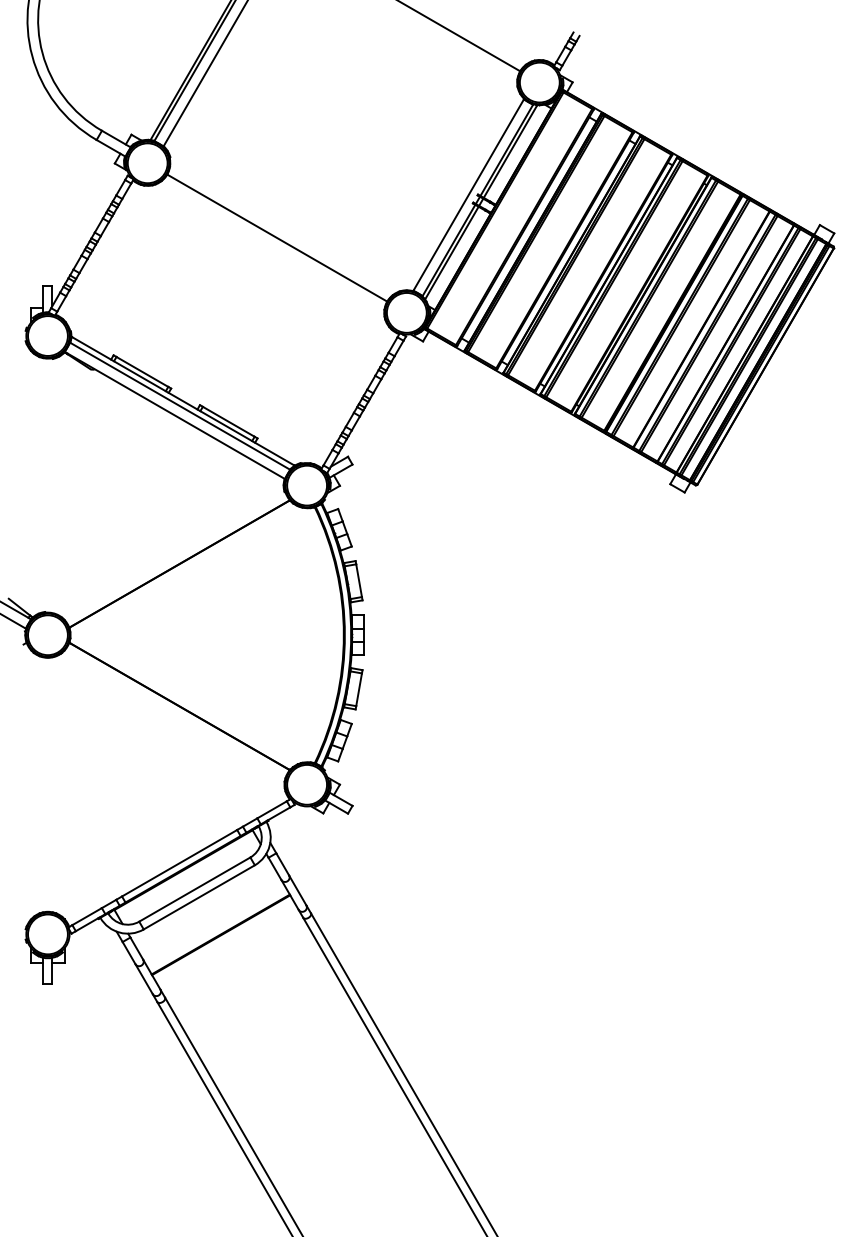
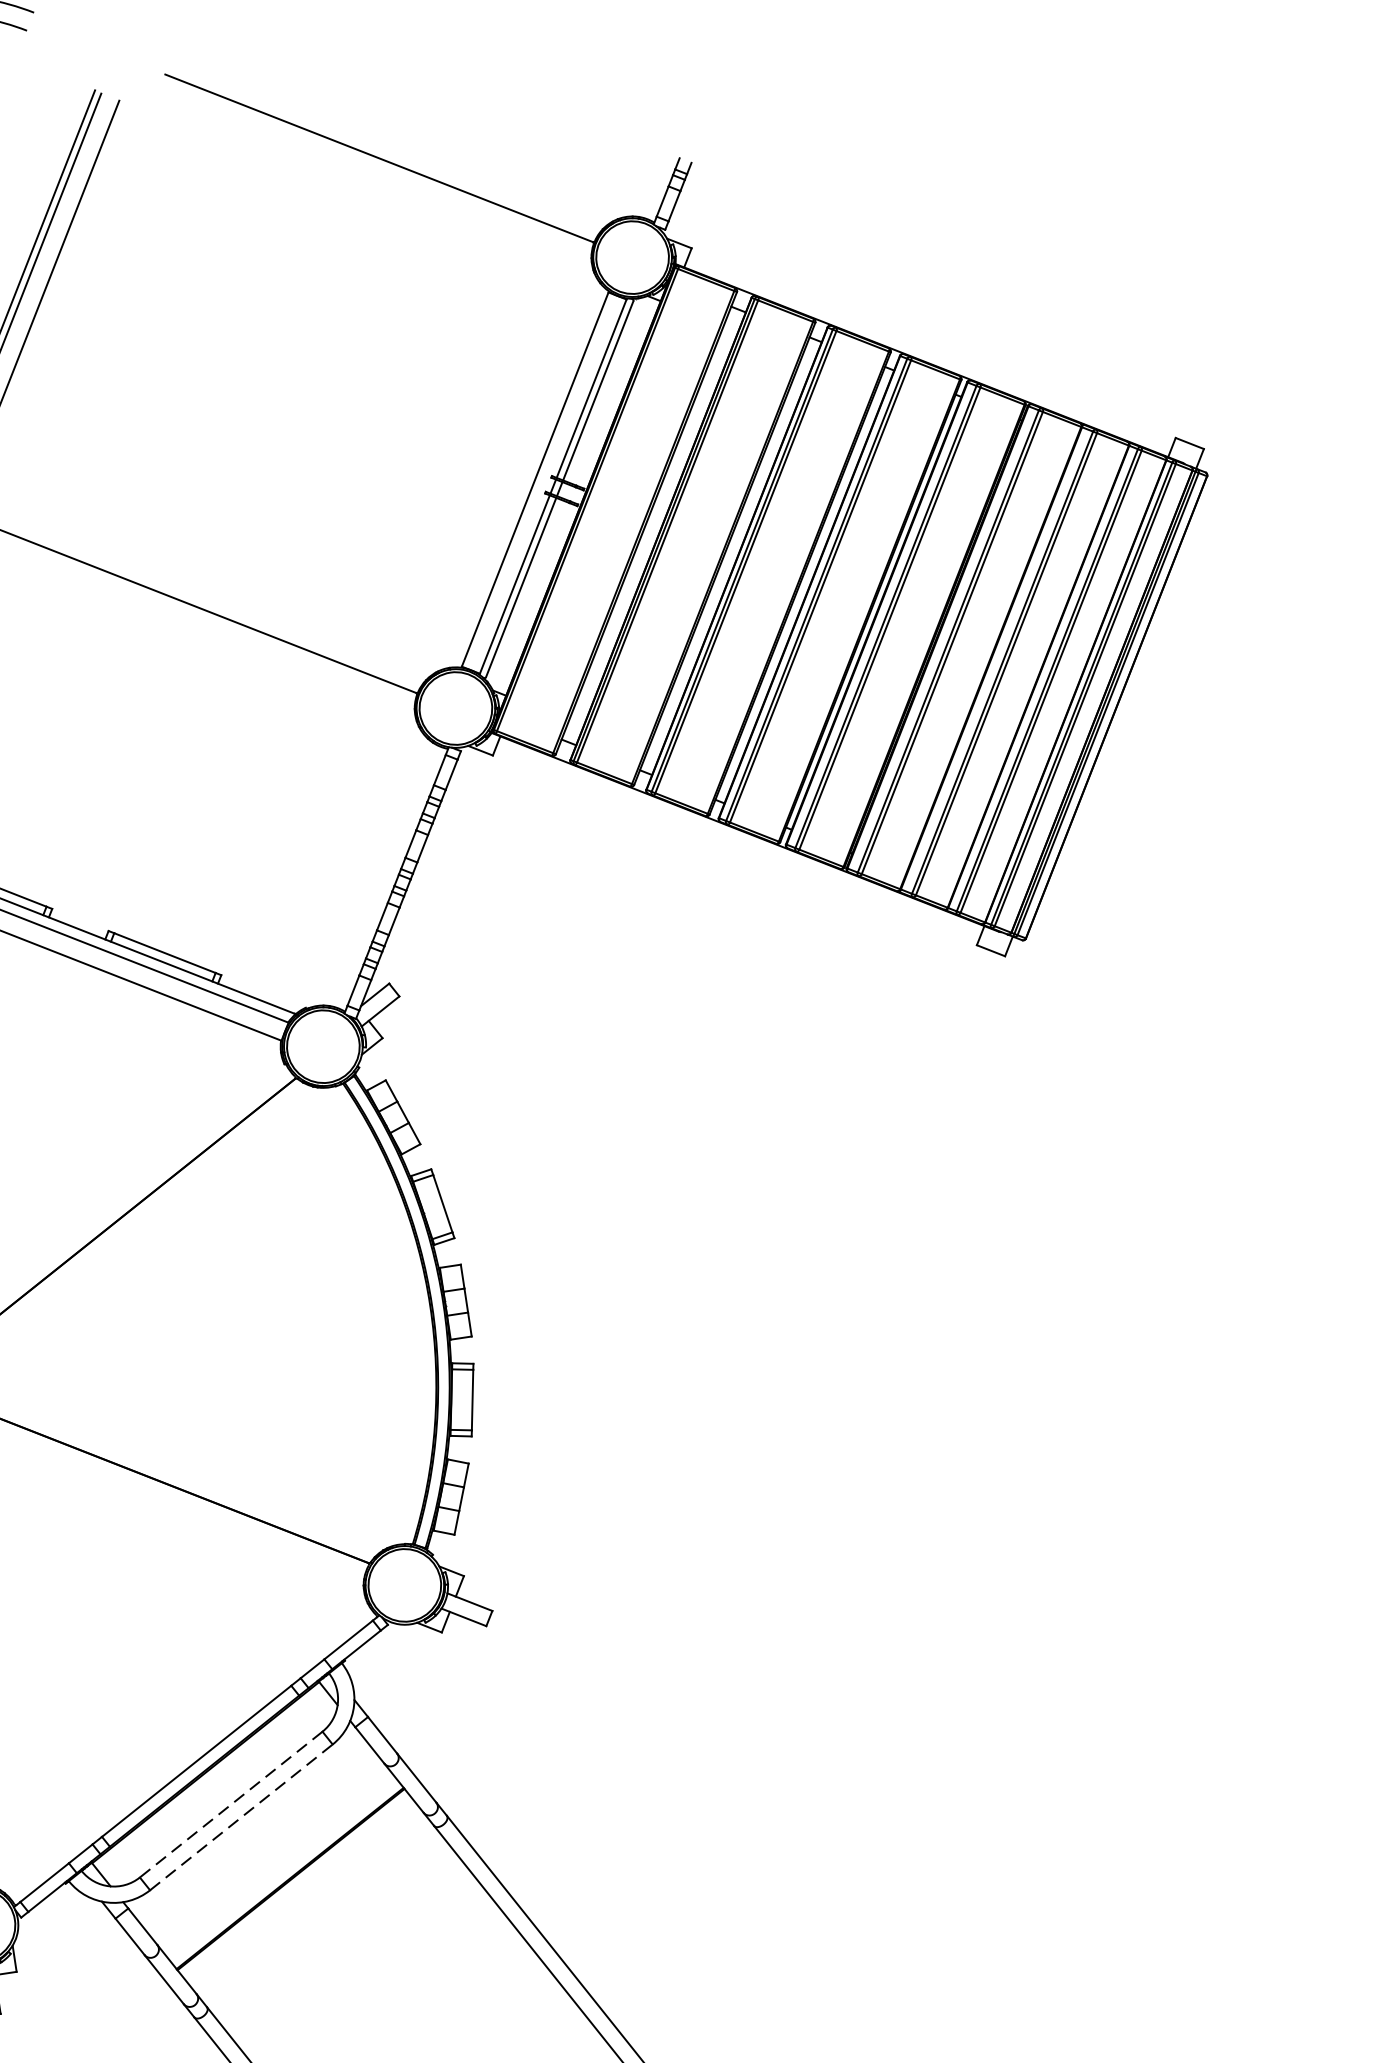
line: (194, 889) -> (230, 1804), solid -> dashed
line: (199, 897) -> (241, 1817), solid -> dashed

